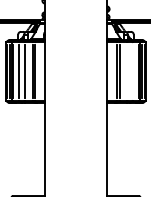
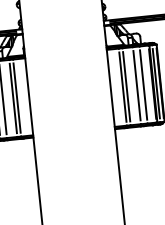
line: (127, 71) -> (137, 85), added
line: (132, 71) -> (143, 84), added

